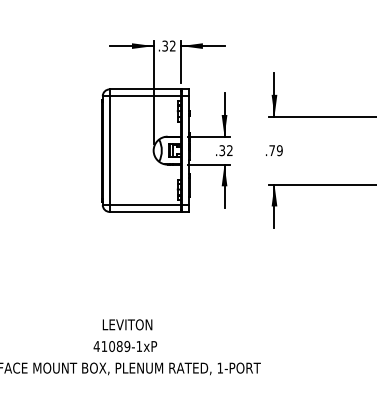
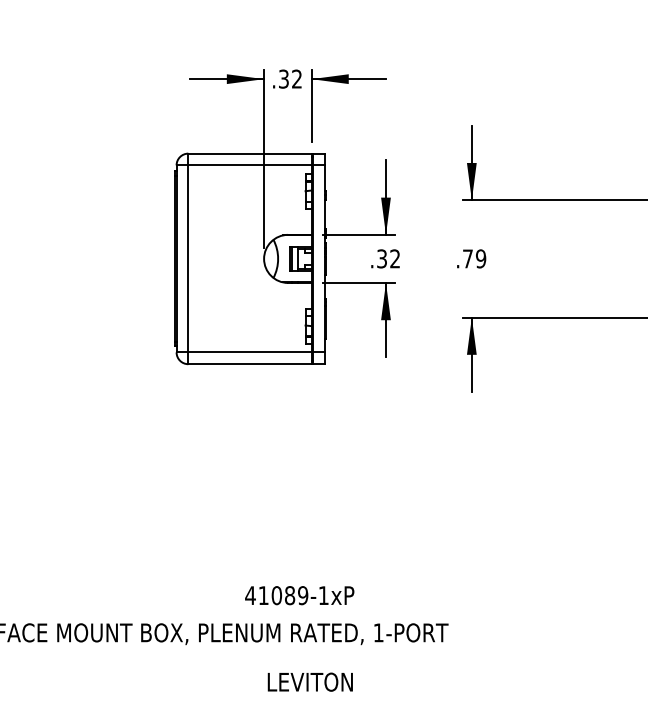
text: (127, 324) -> (310, 681), moved
text: (125, 346) -> (299, 595), moved

